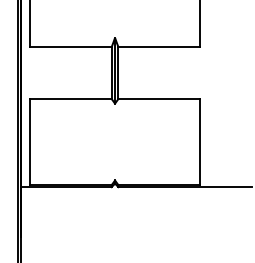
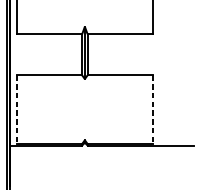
line: (29, 142) -> (16, 109), solid -> dashed
line: (200, 142) -> (152, 109), solid -> dashed

